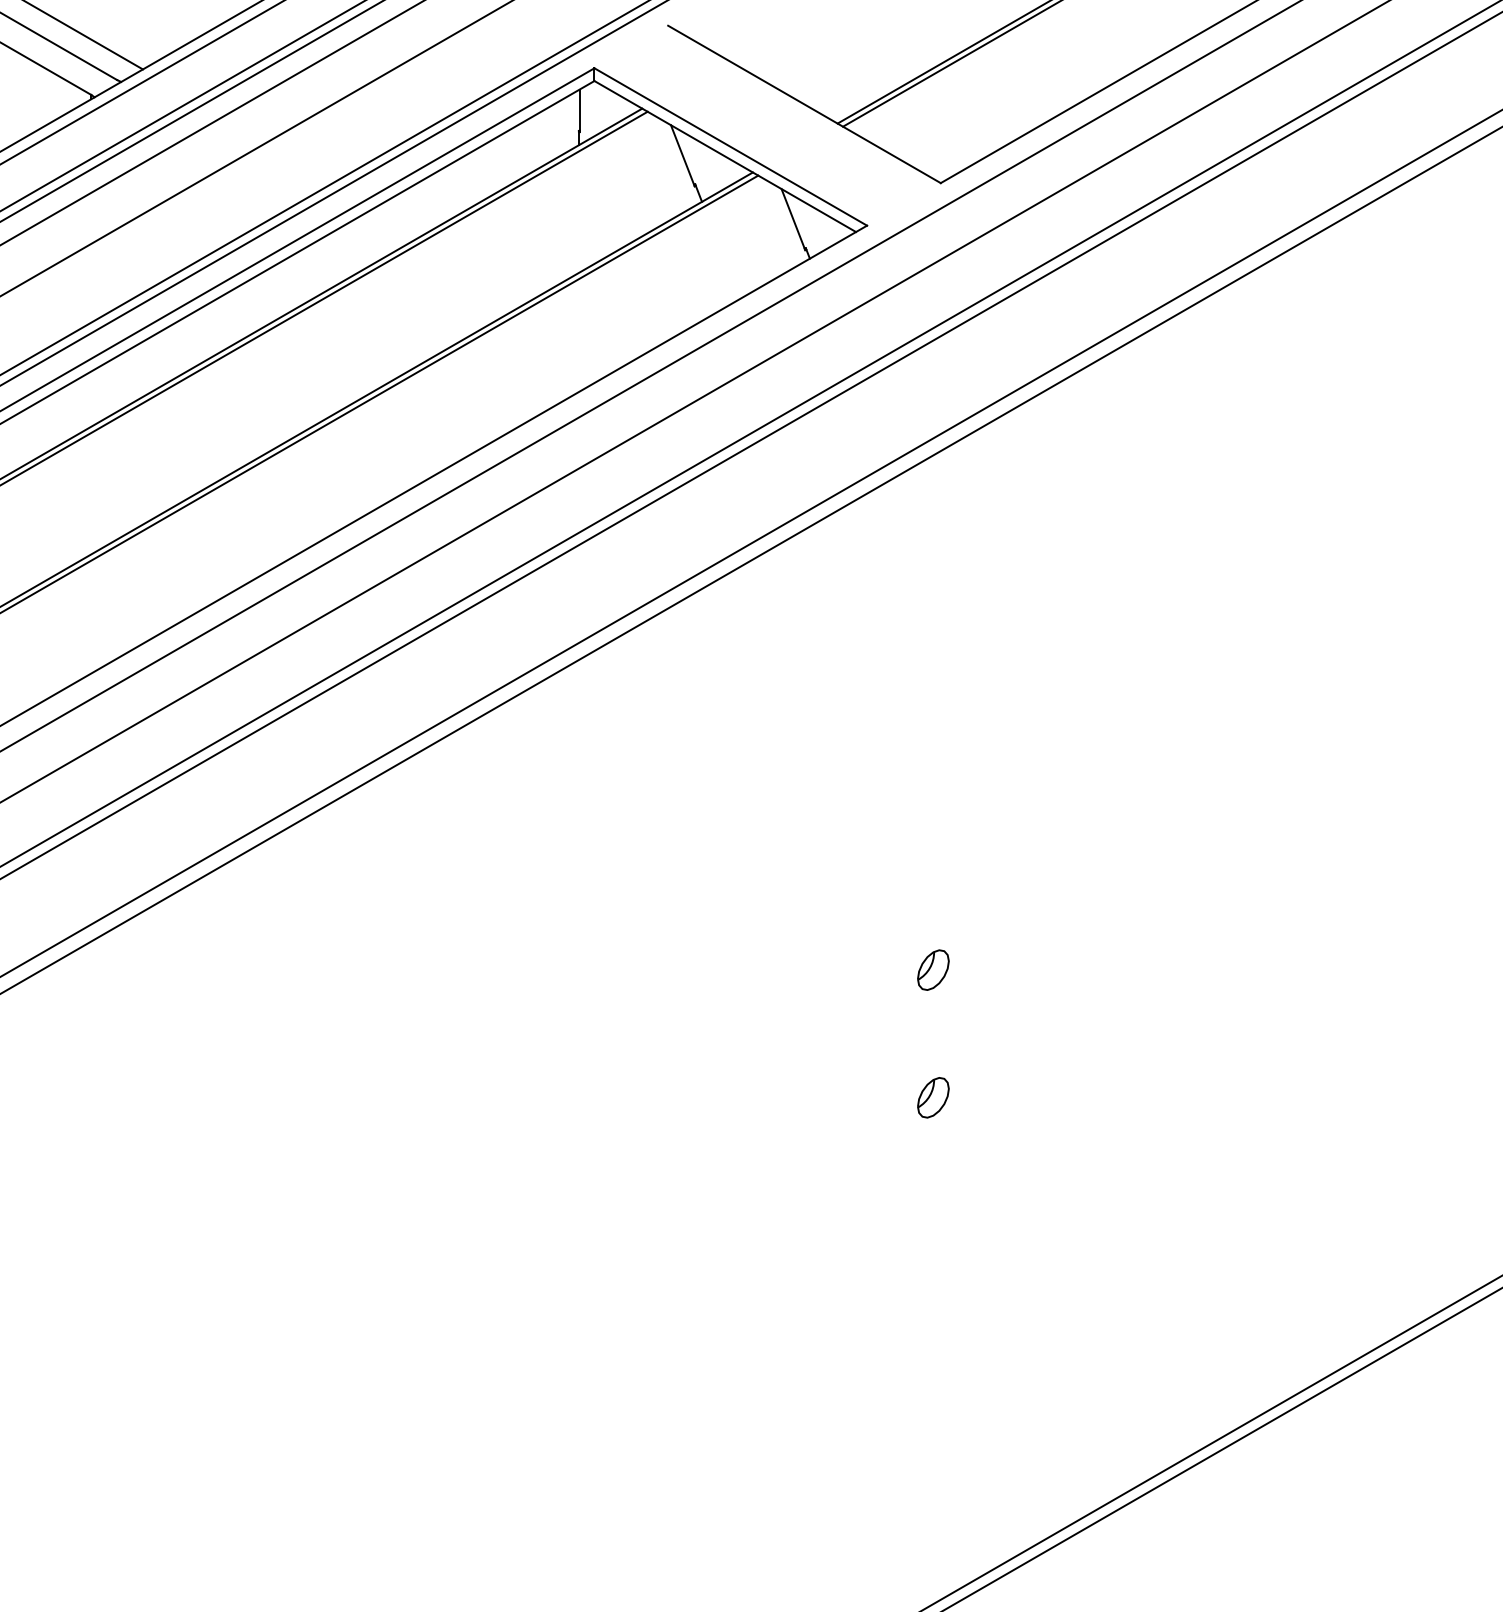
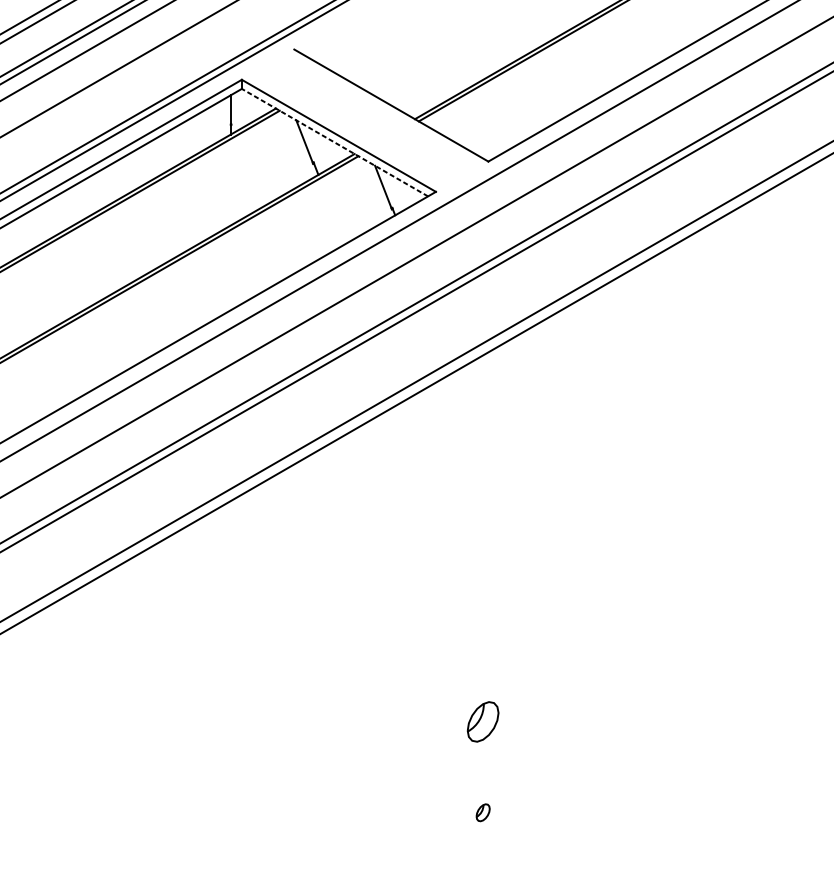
line: (724, 156) -> (334, 142), solid -> dashed
part: (933, 969) -> (483, 721), size x1.4
part: (933, 1097) -> (483, 812), size x0.6

